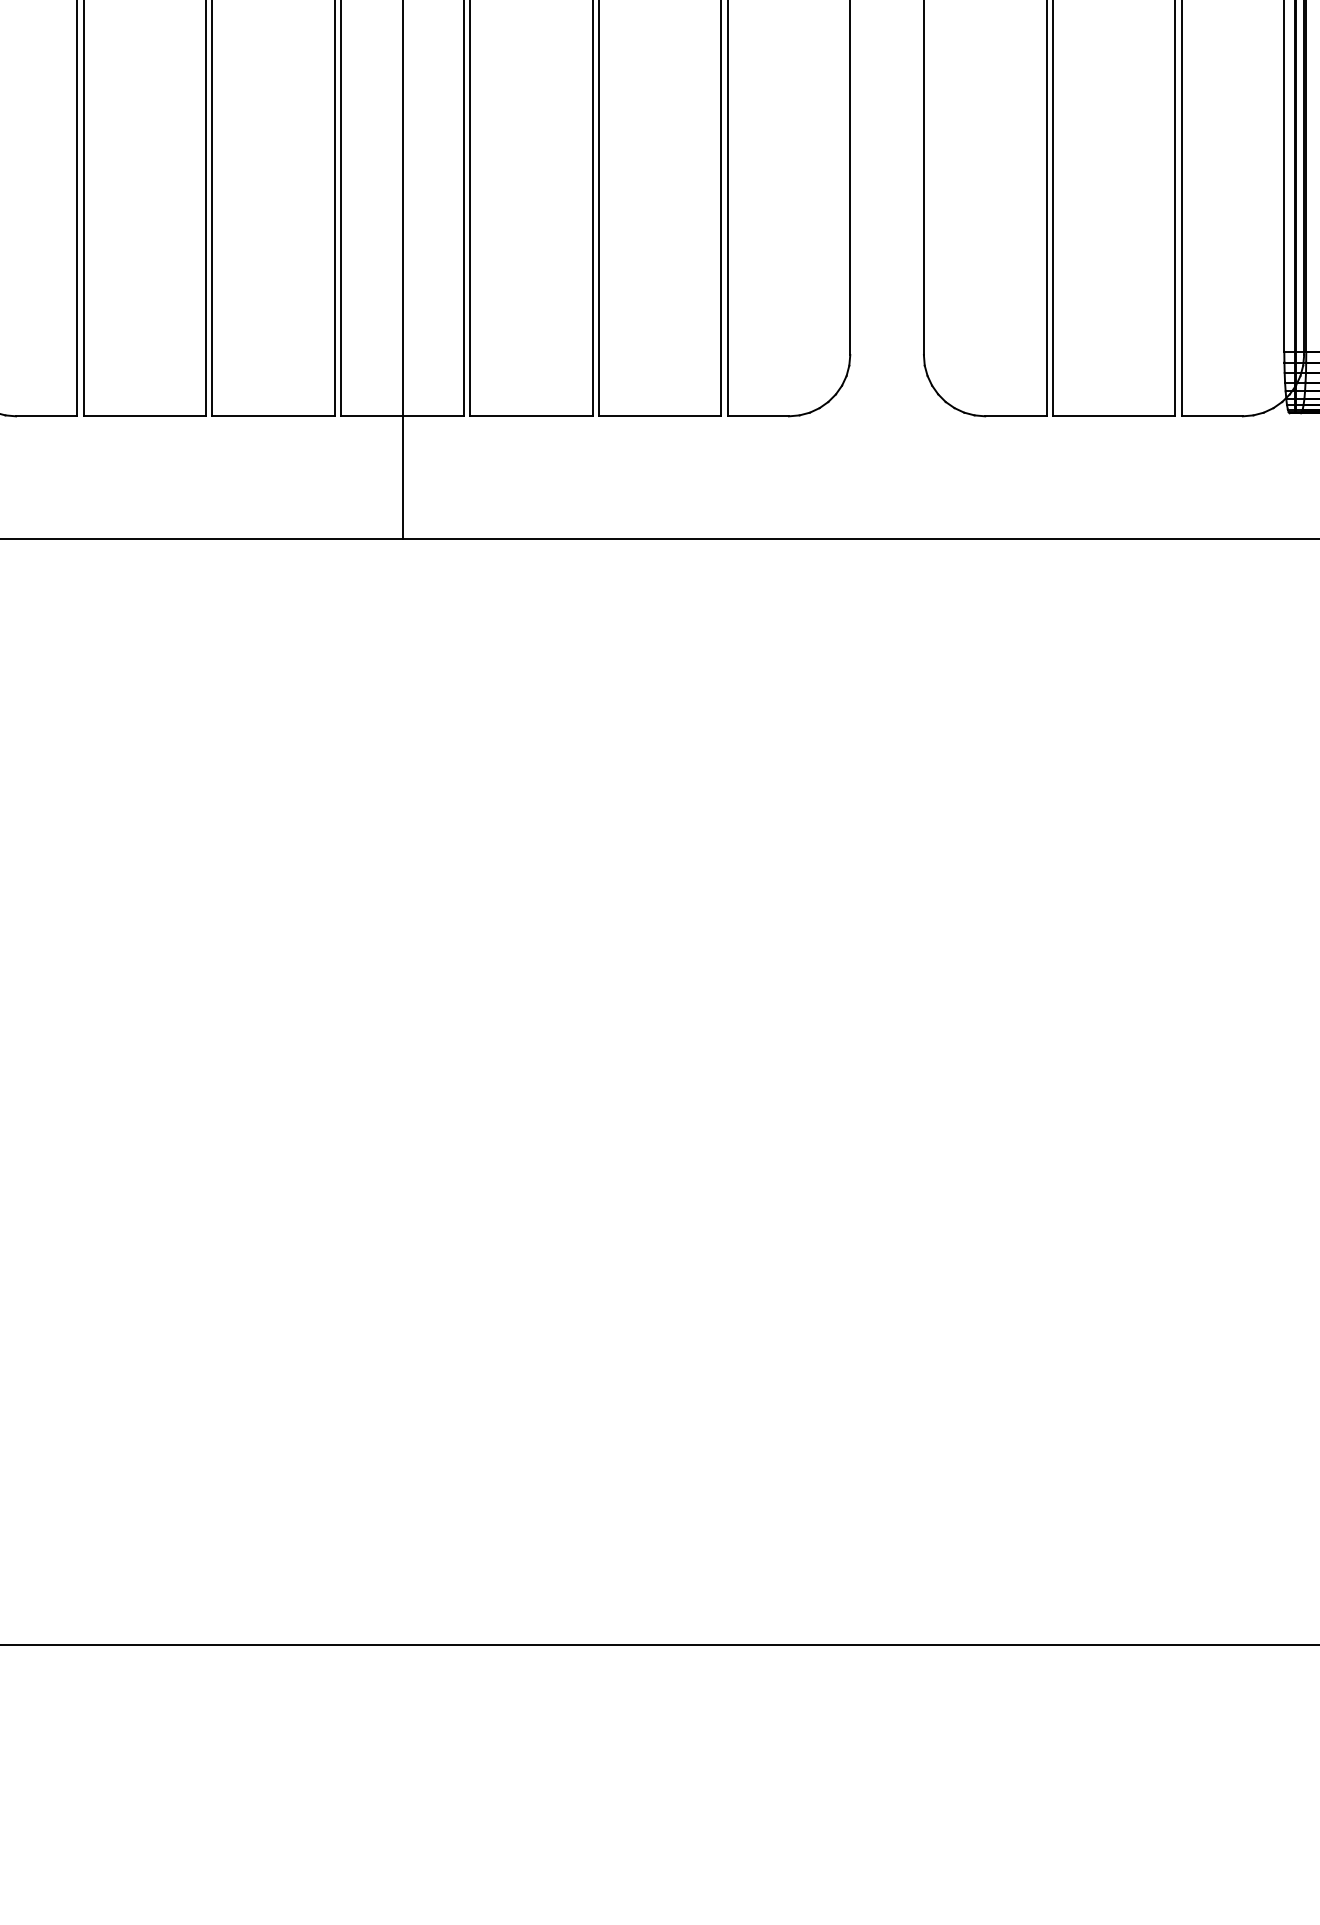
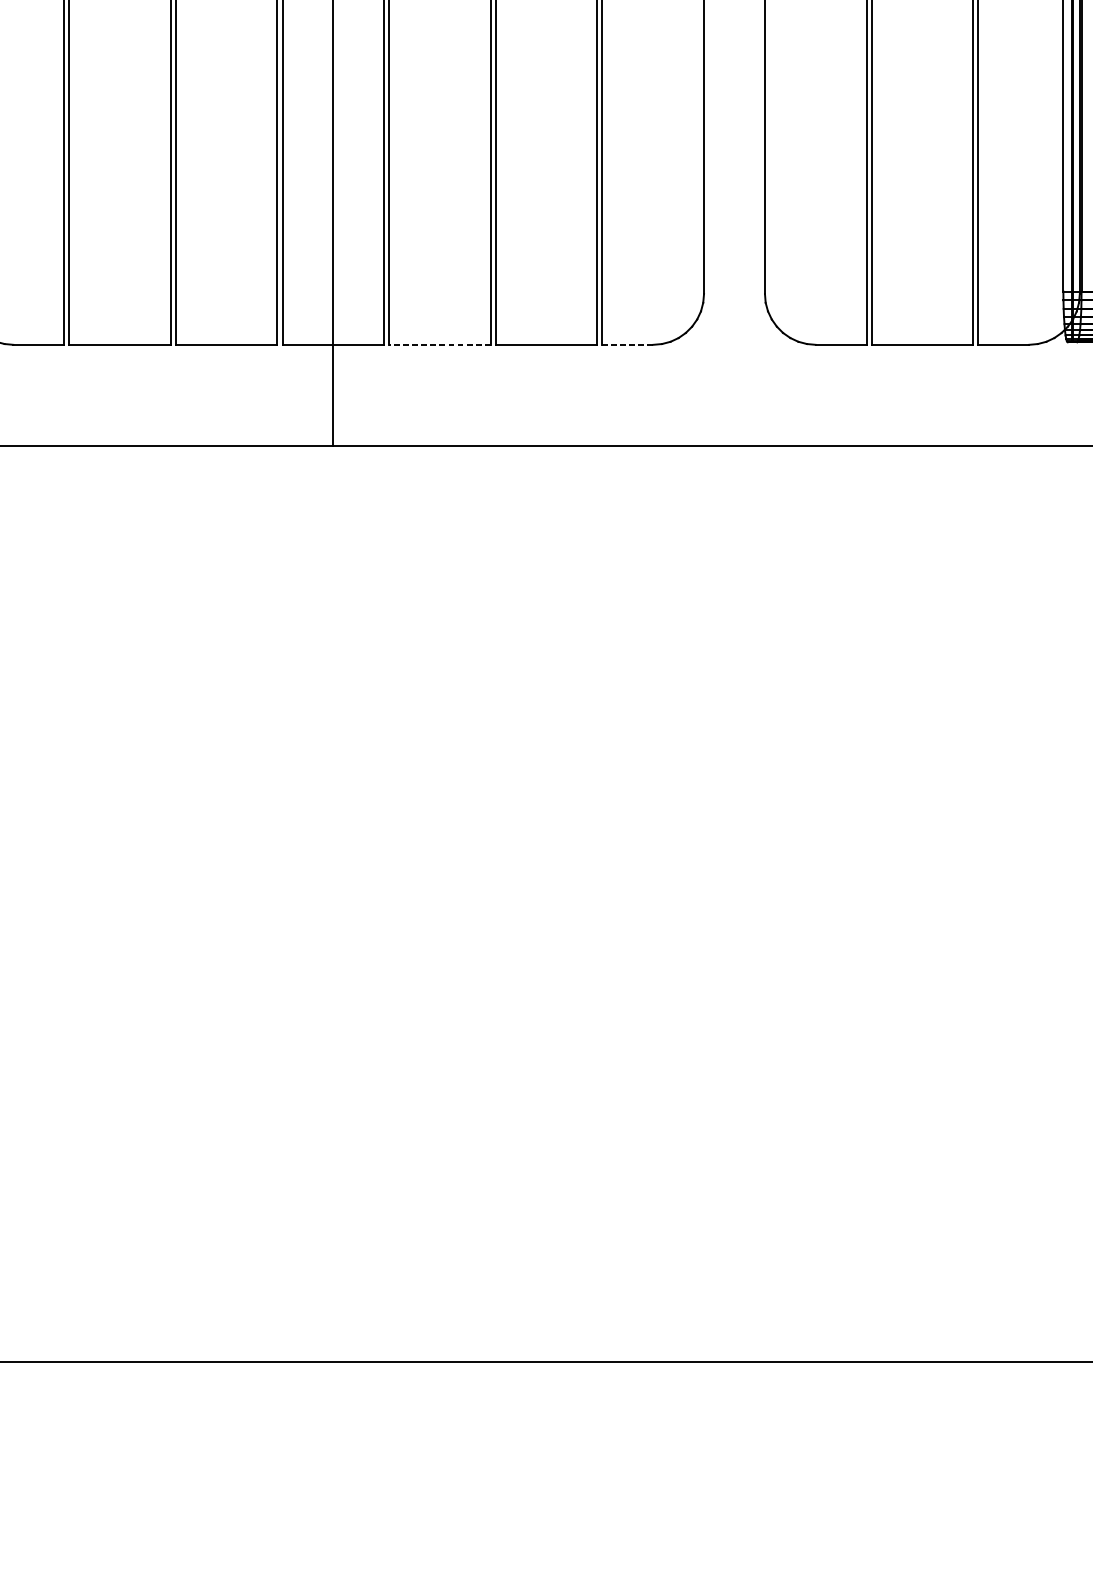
line: (530, 416) -> (439, 344), solid -> dashed
line: (758, 416) -> (628, 344), solid -> dashed

